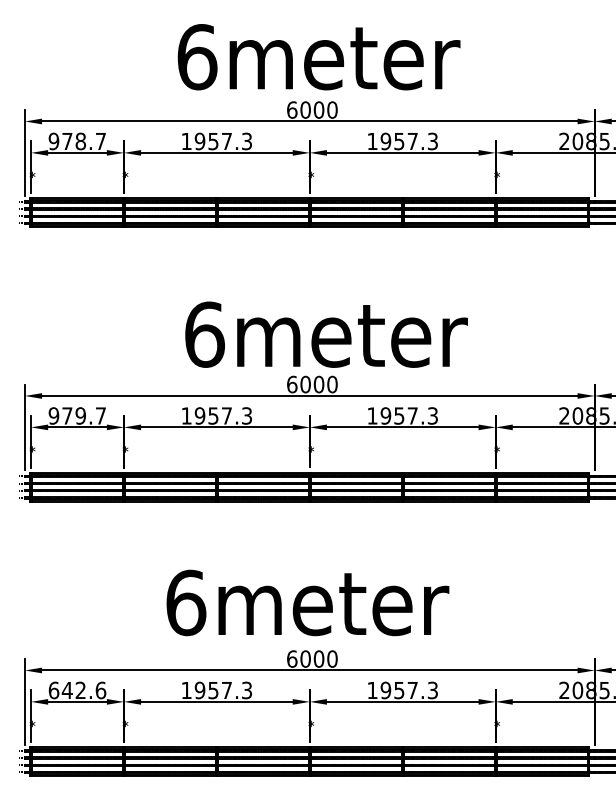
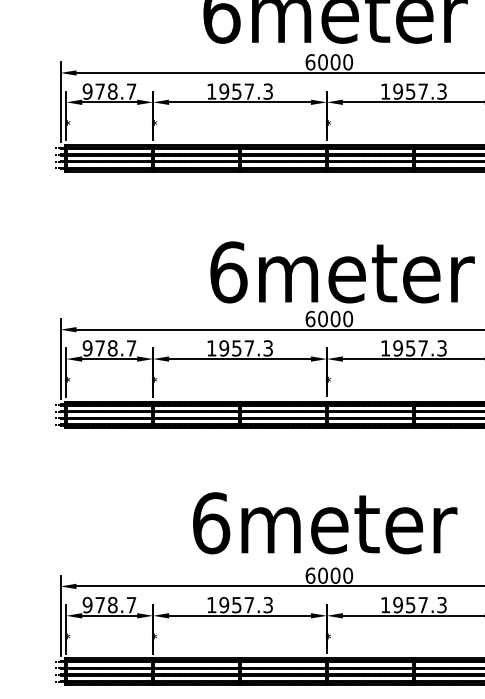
text: (80, 415) -> (112, 347), 979.7 -> 978.7
text: (77, 690) -> (109, 605), 642.6 -> 978.7

